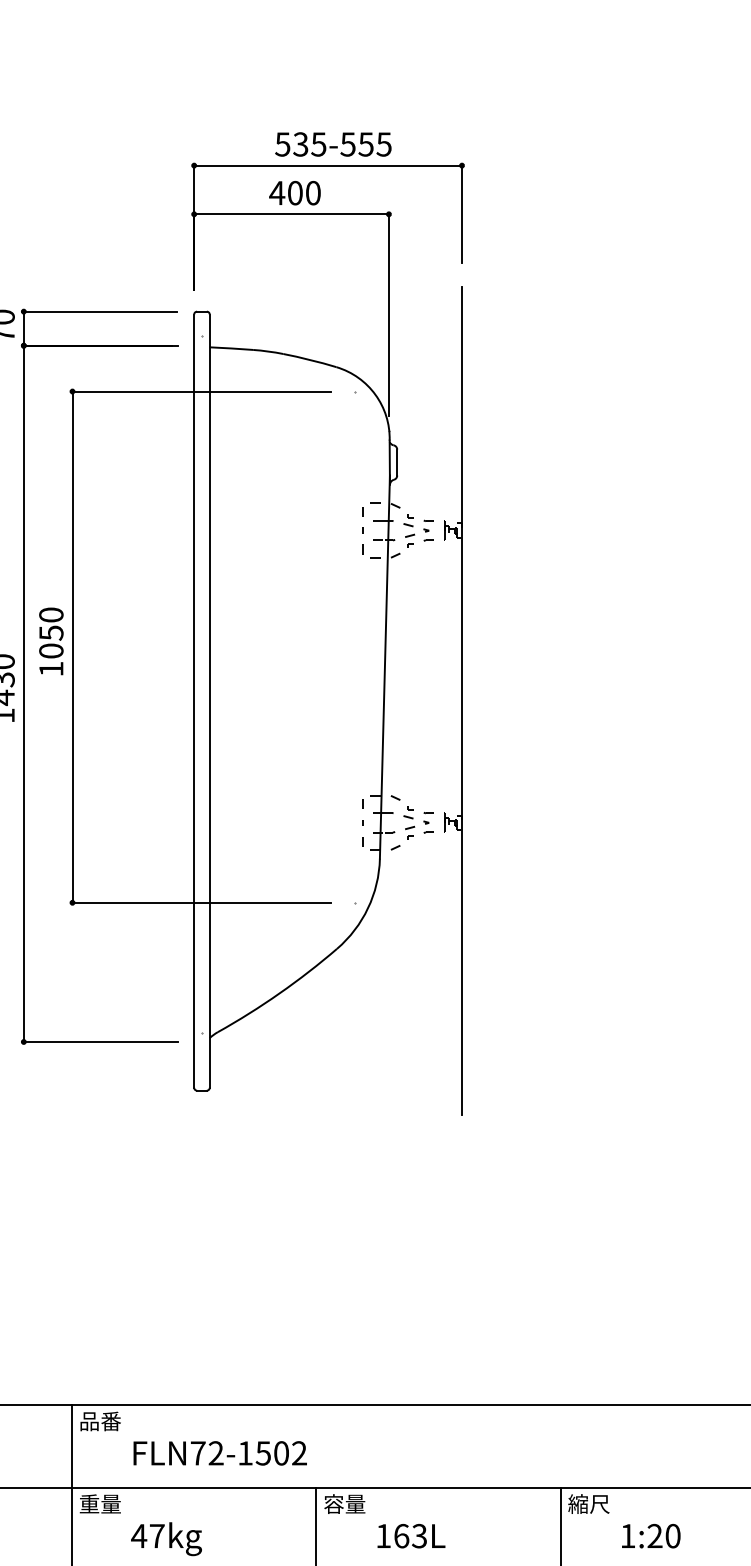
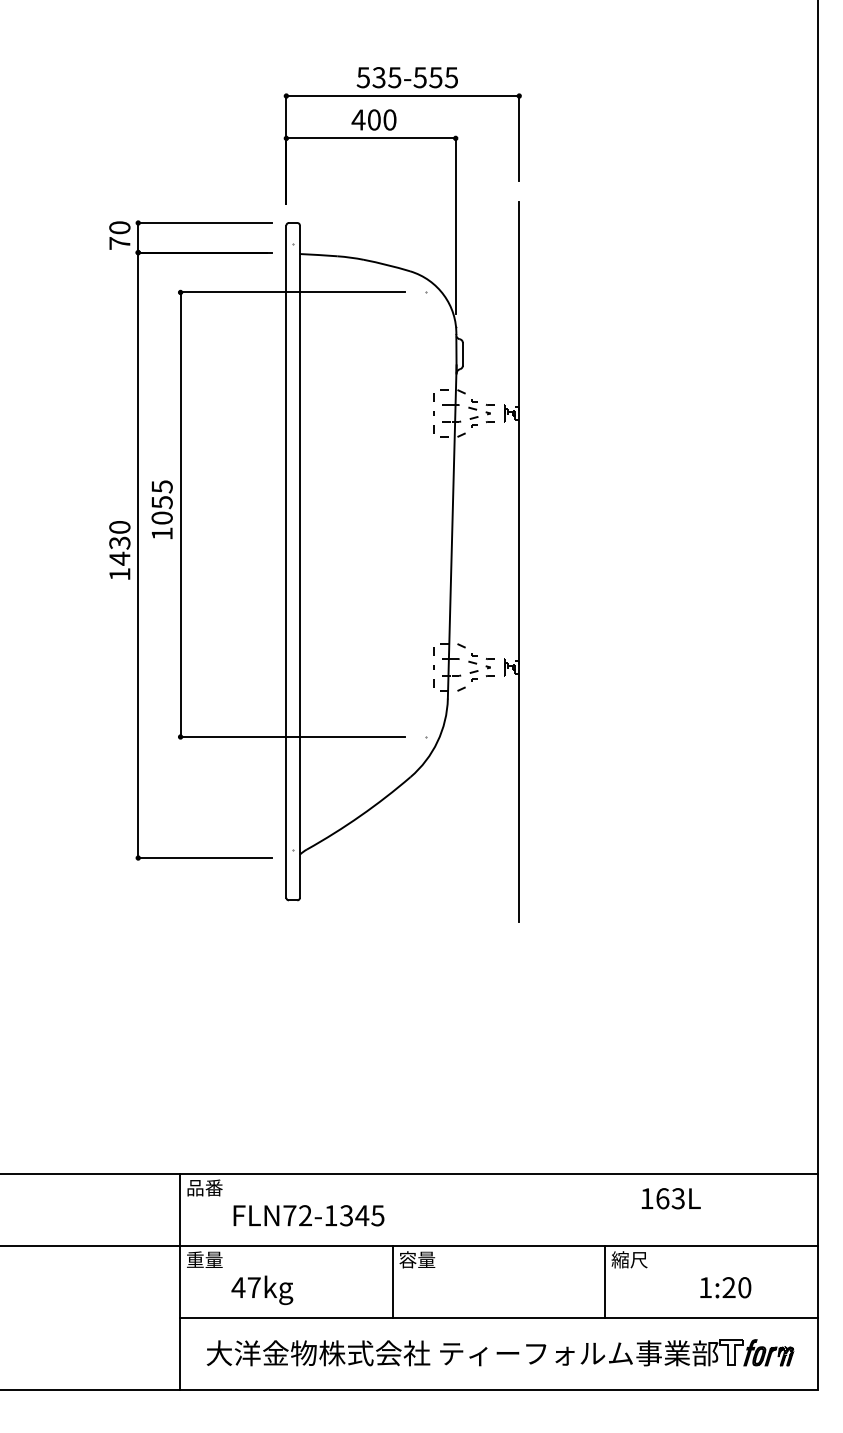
text: (50, 614) -> (161, 486), 1050 -> 1055
text: (281, 1453) -> (362, 1215), FLN72-1502 -> FLN72-1345
text: (410, 1535) -> (670, 1198), moved
text: (650, 1535) -> (725, 1287), moved

